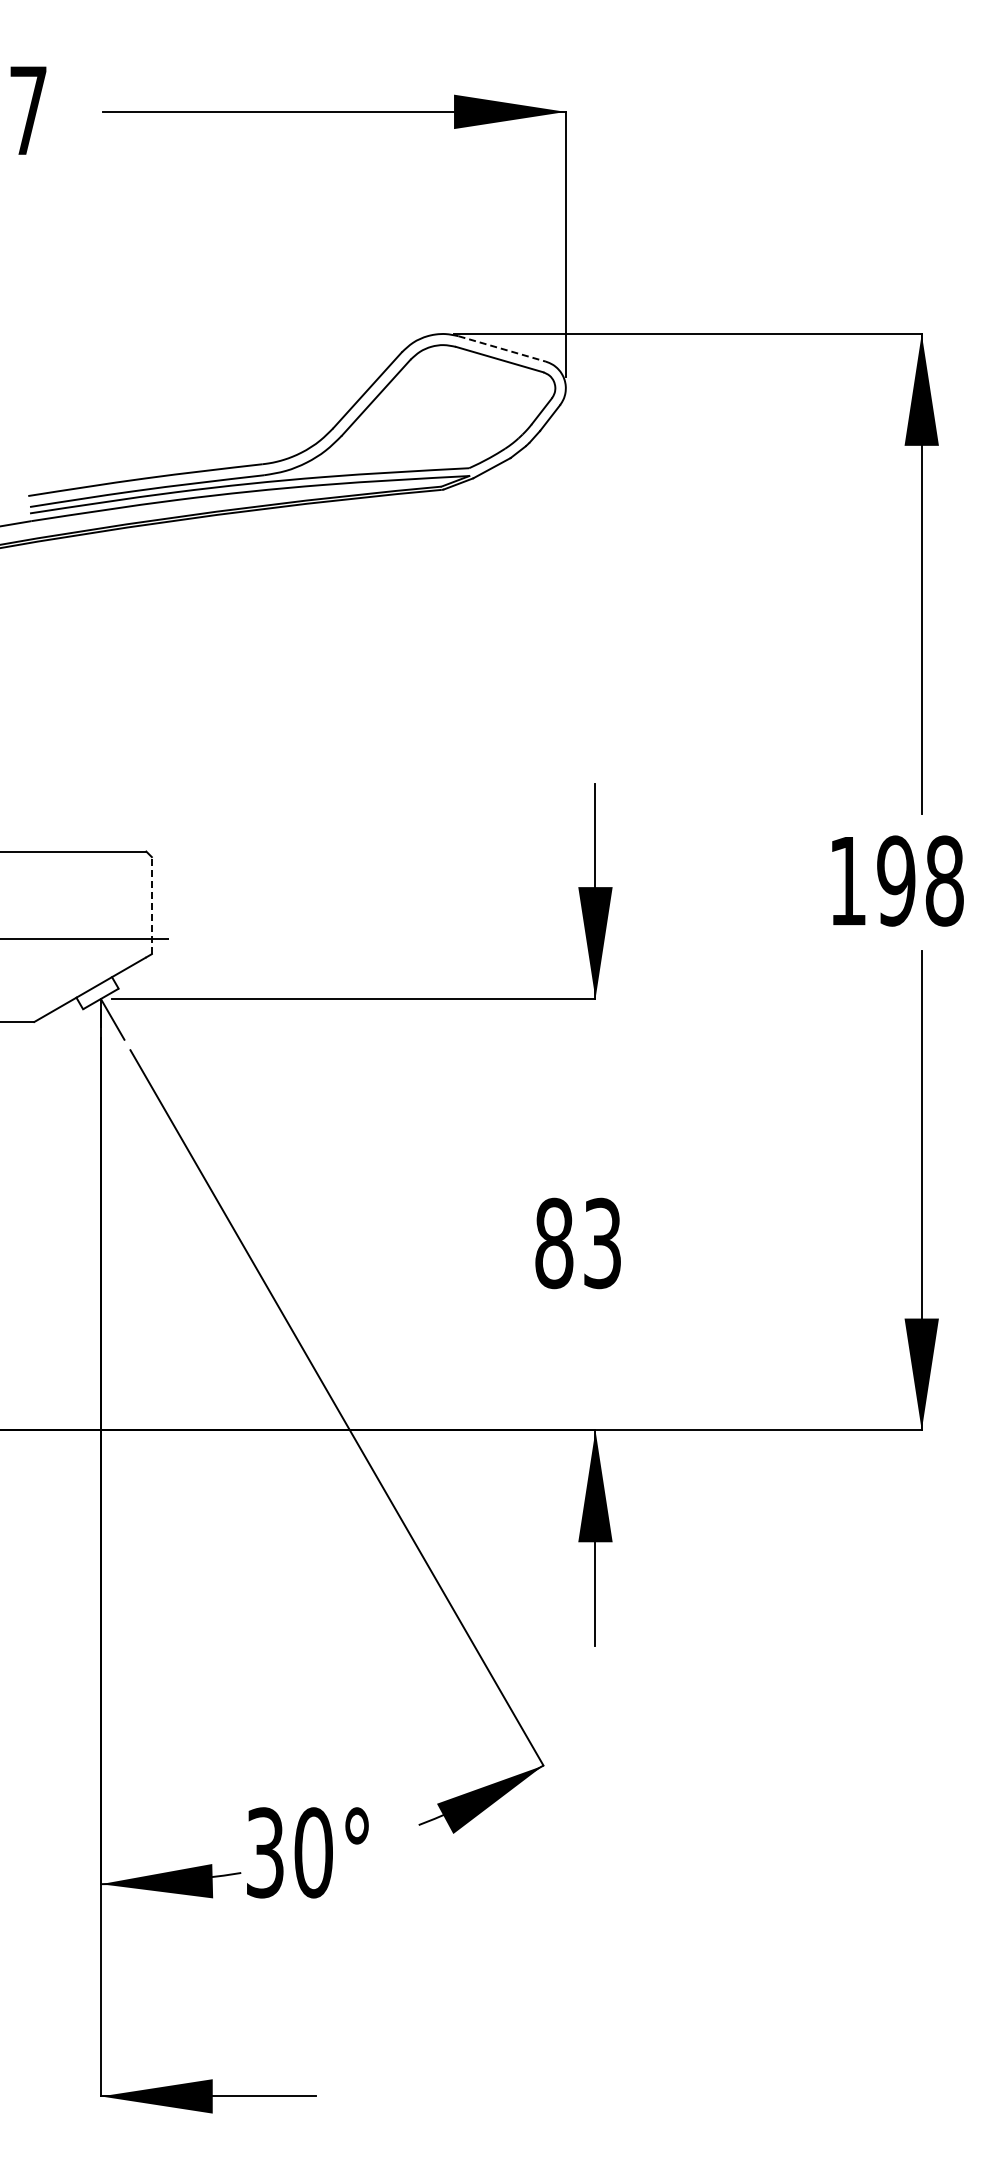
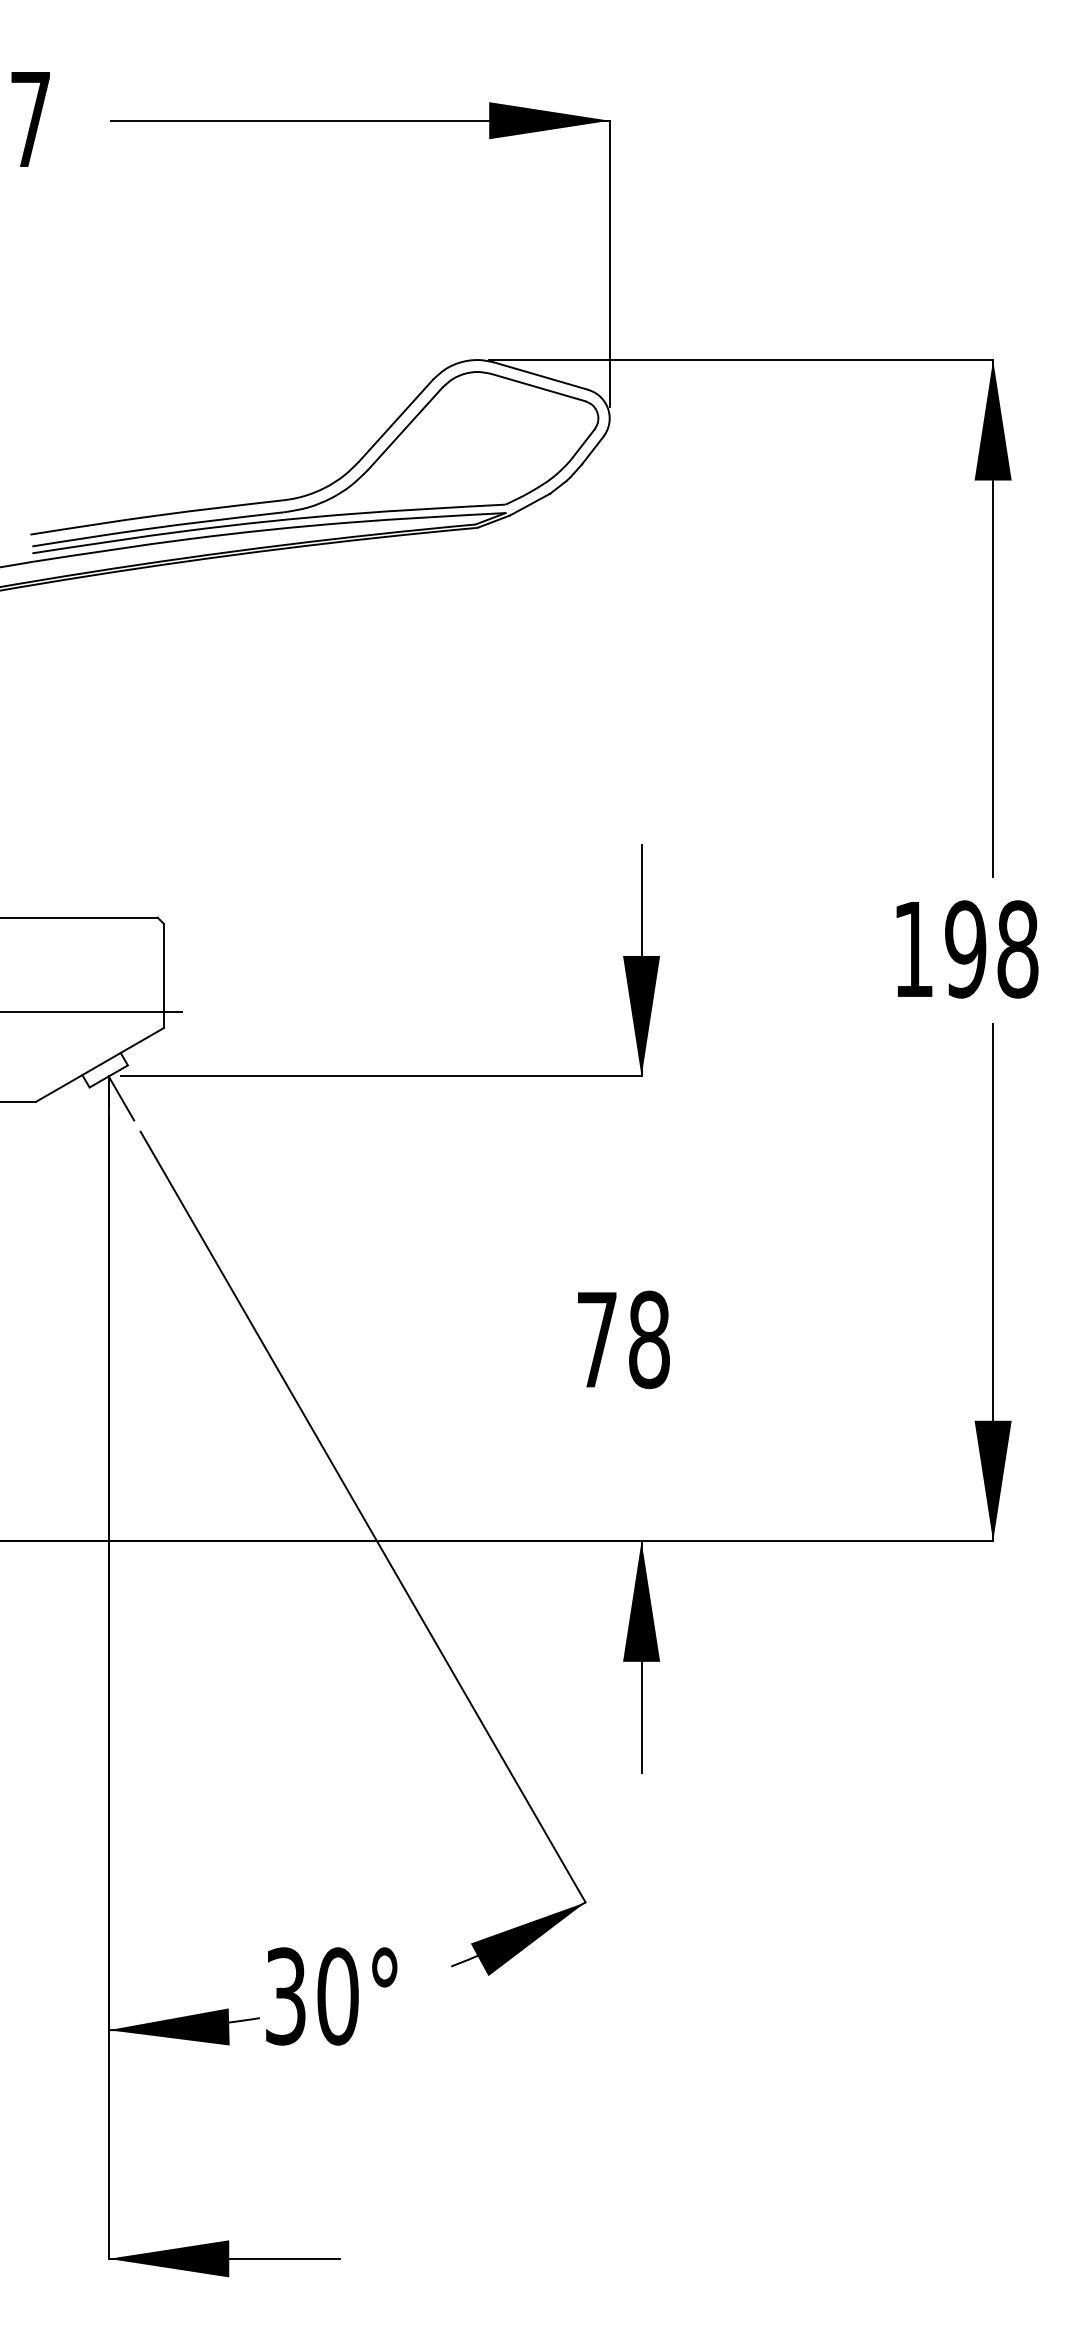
line: (502, 349) -> (541, 376), dashed -> solid
line: (151, 905) -> (163, 975), dashed -> solid
text: (578, 1243) -> (623, 1339), 83 -> 78

